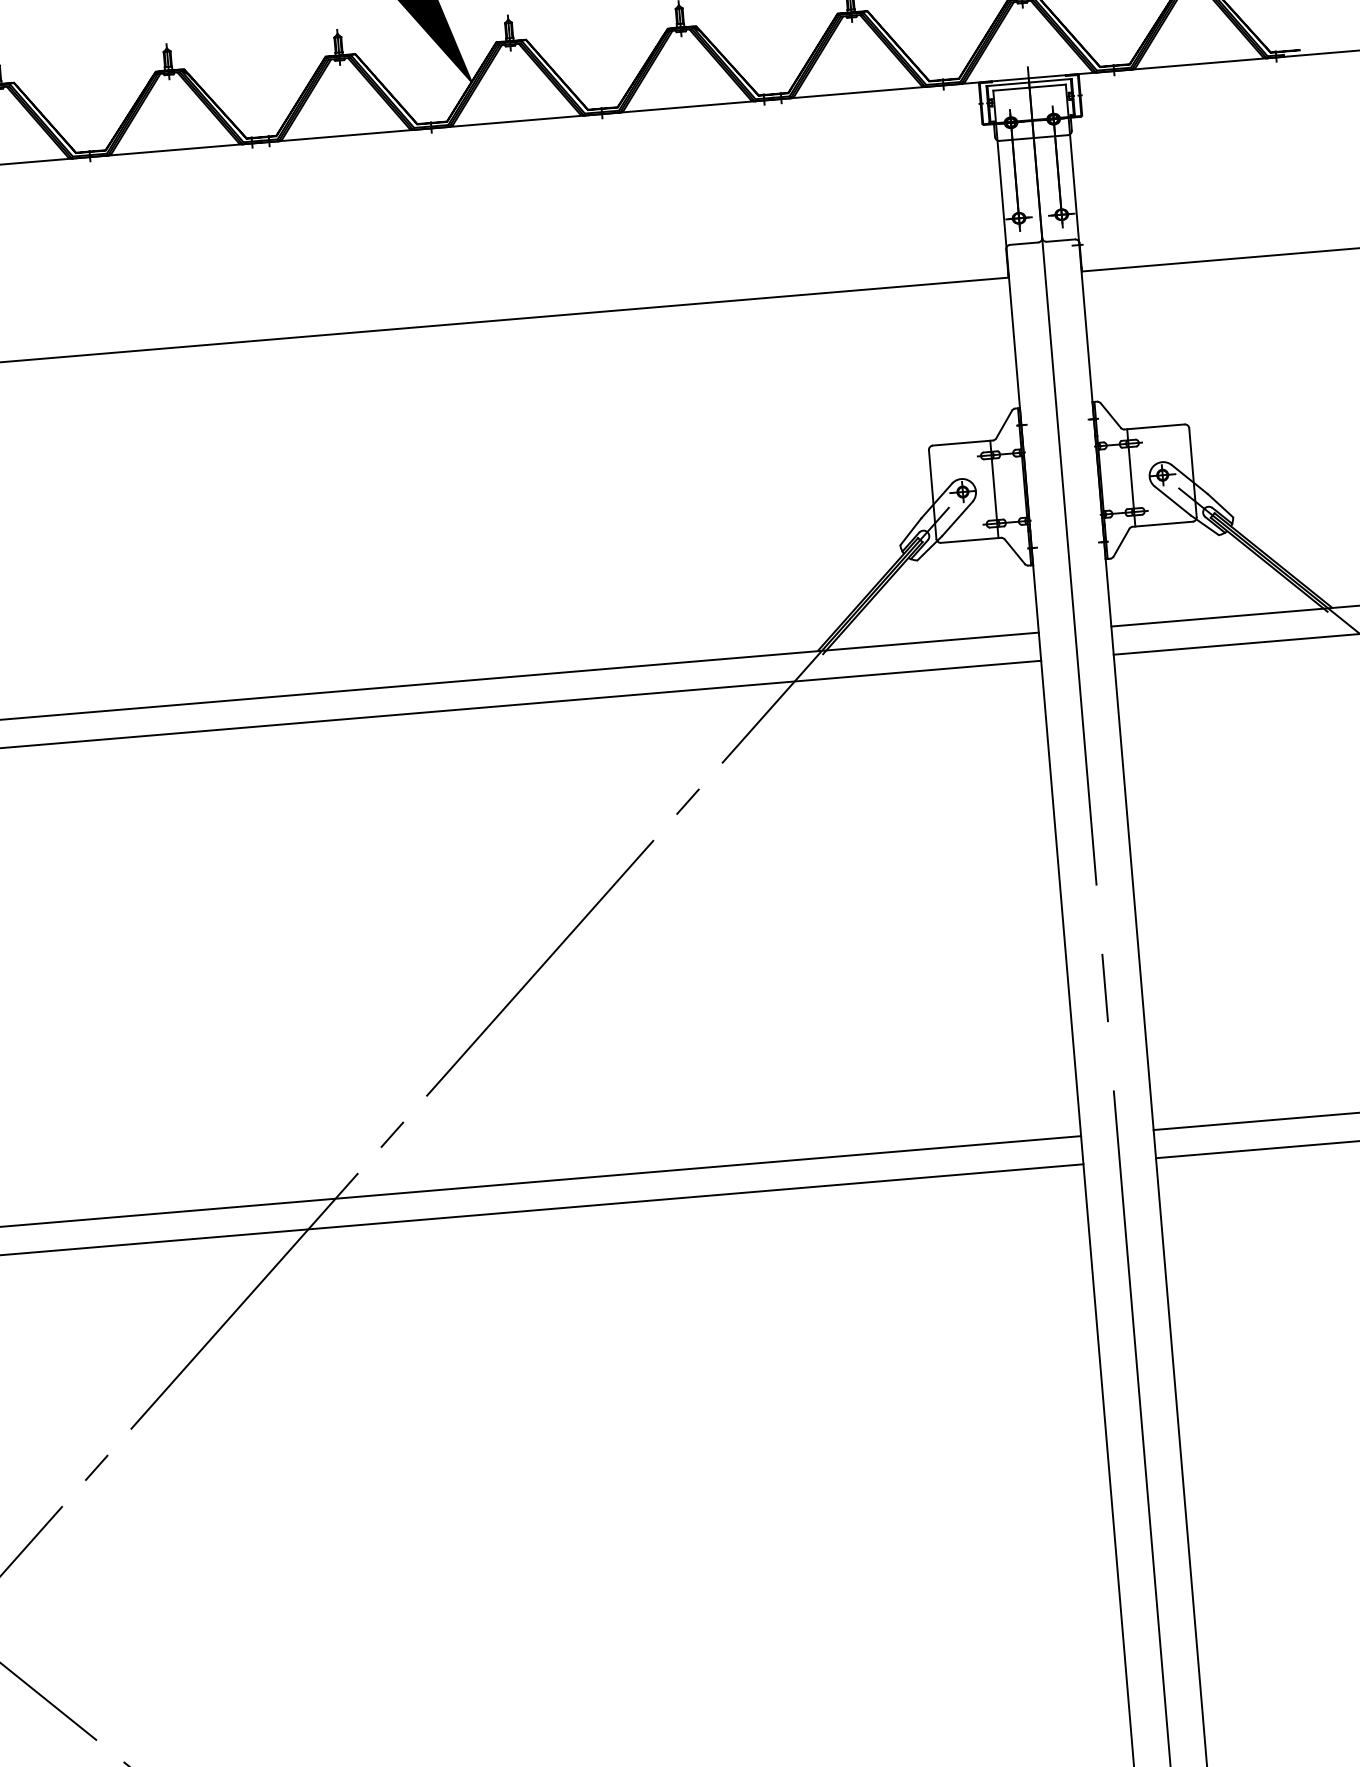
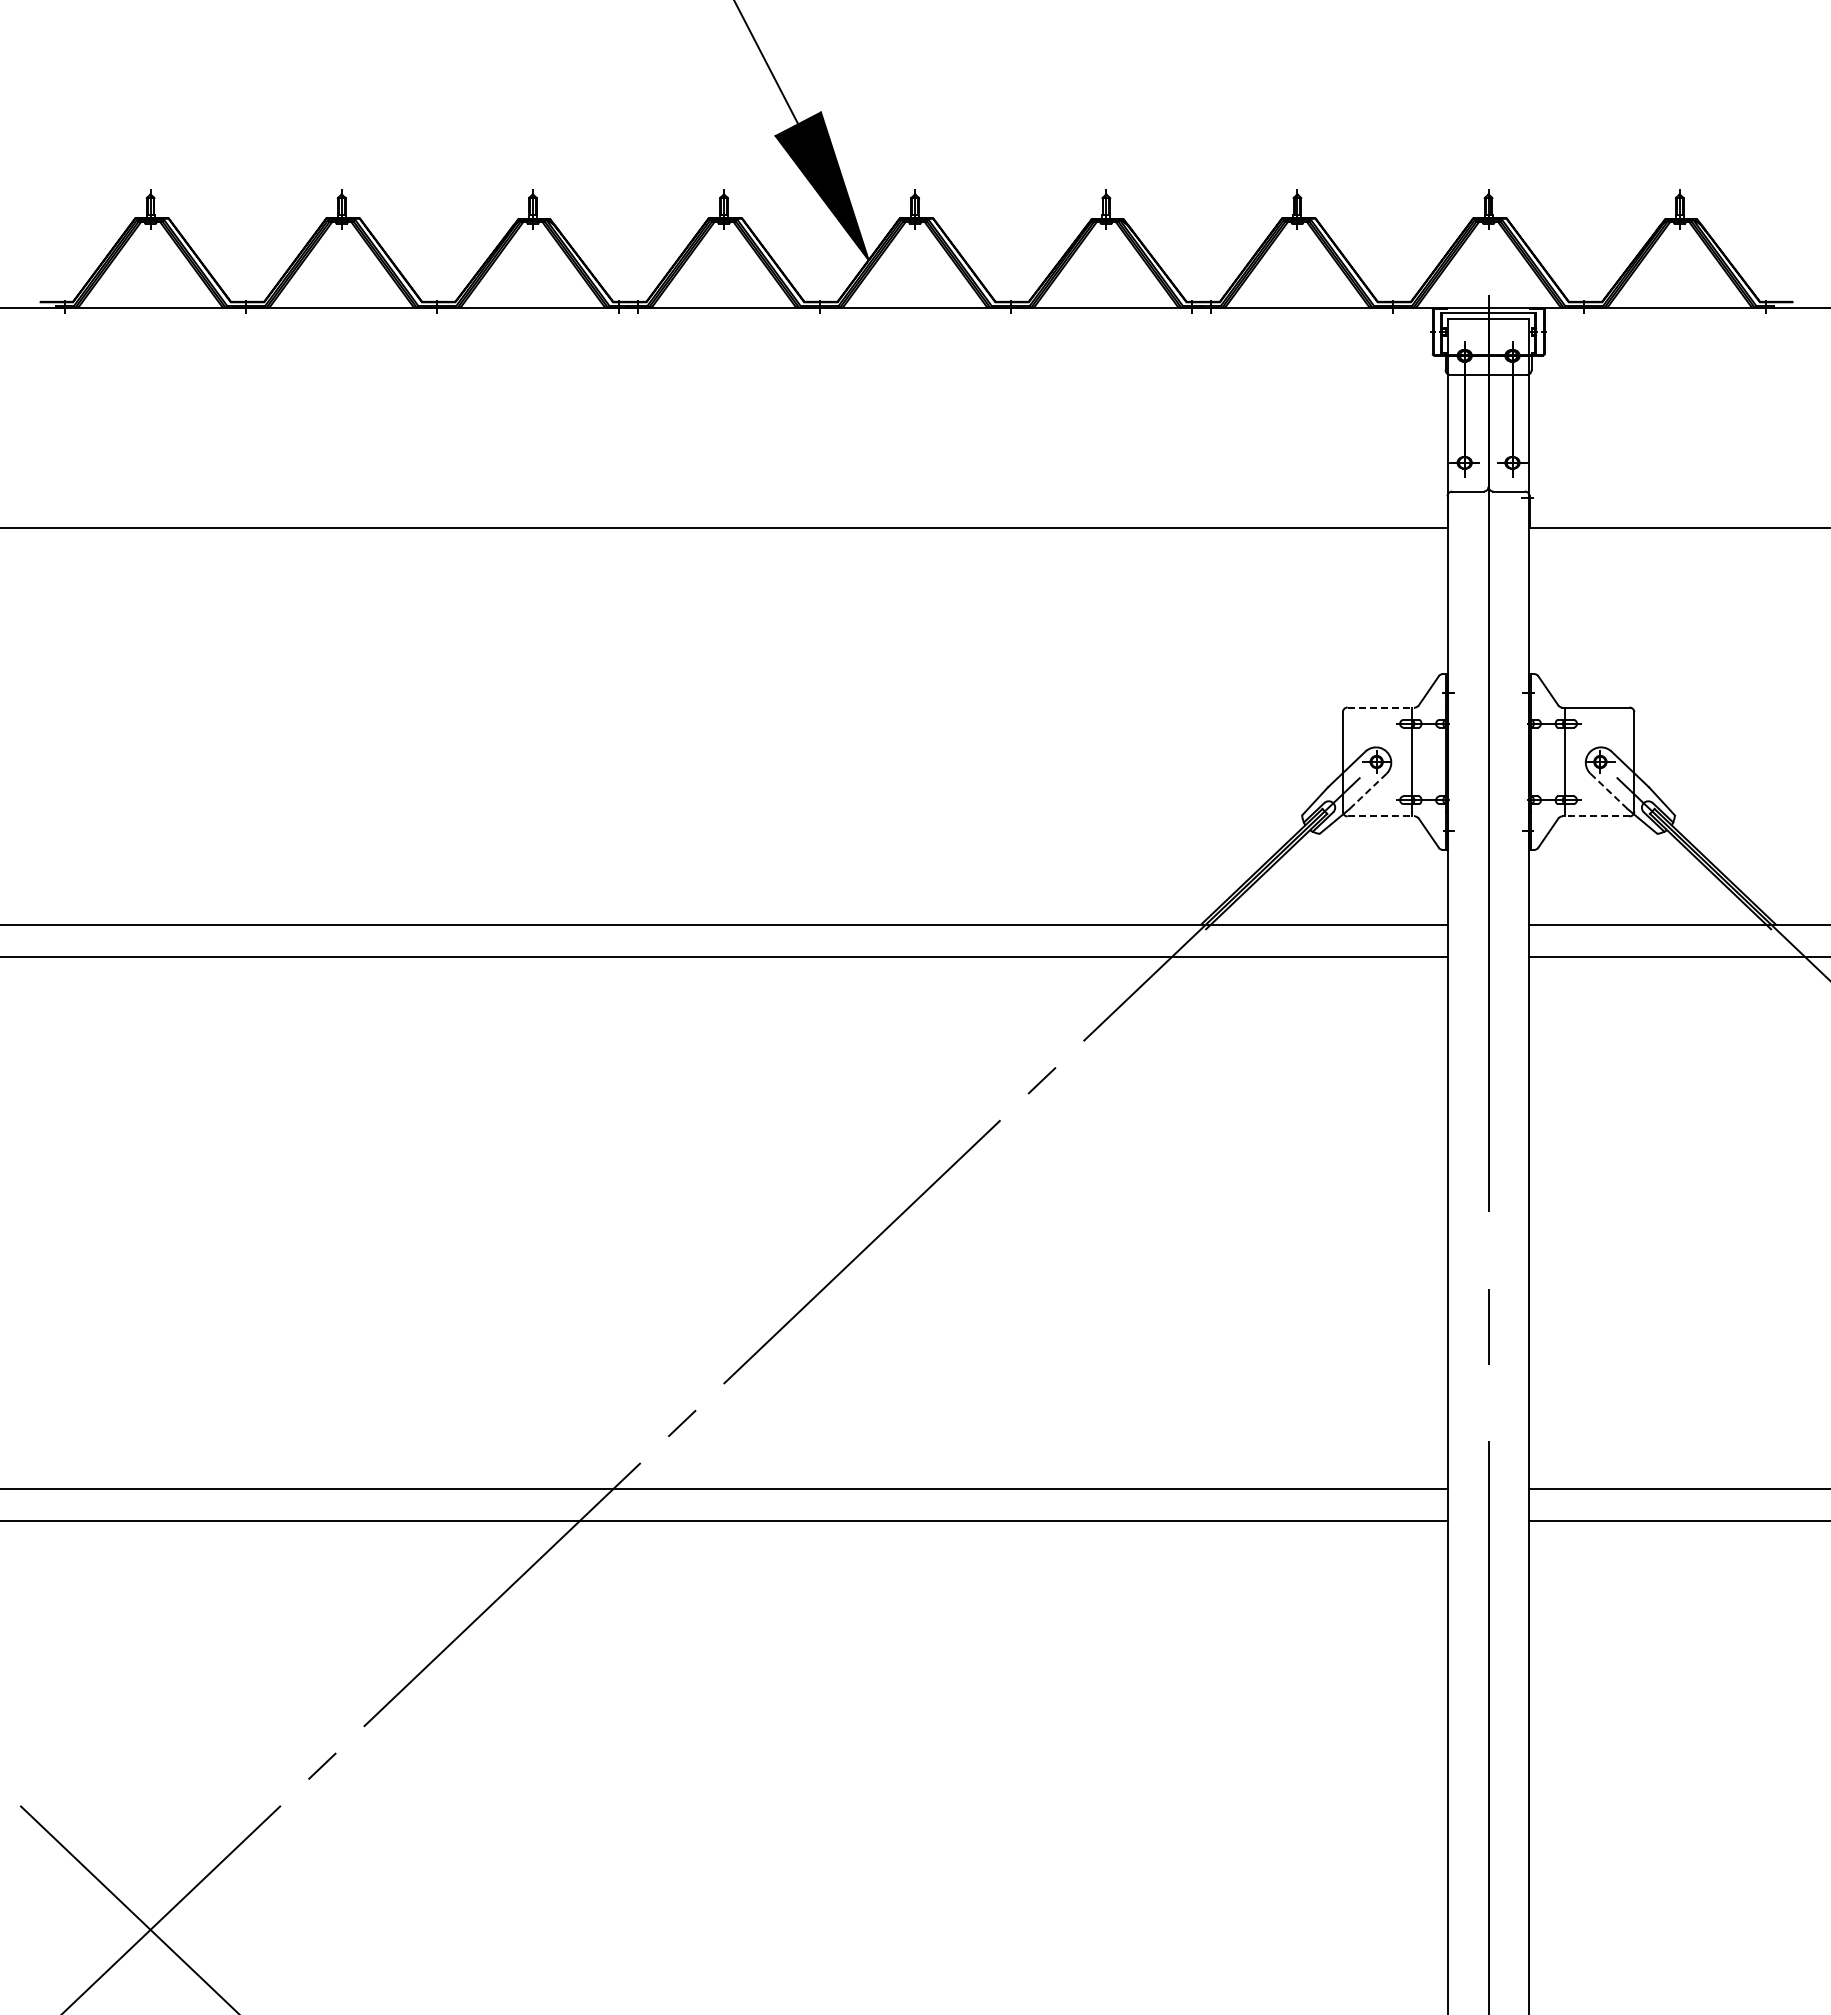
line: (963, 443) -> (1381, 707), solid -> dashed
line: (1173, 500) -> (1609, 791), solid -> dashed
line: (956, 519) -> (1367, 791), solid -> dashed
line: (1162, 524) -> (1595, 816), solid -> dashed
line: (971, 540) -> (1381, 816), solid -> dashed

